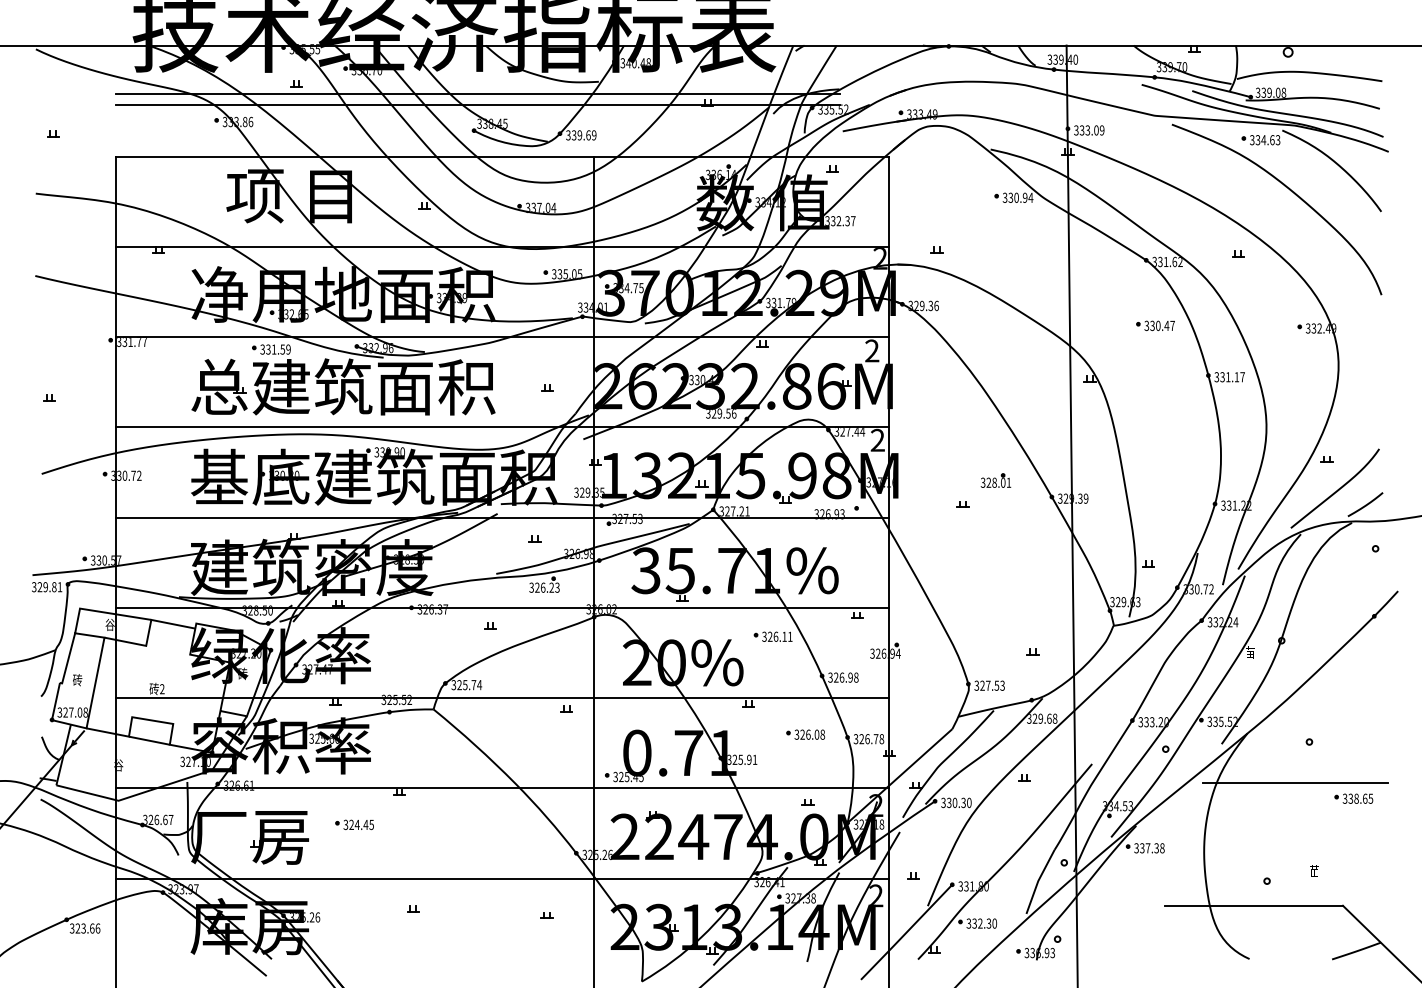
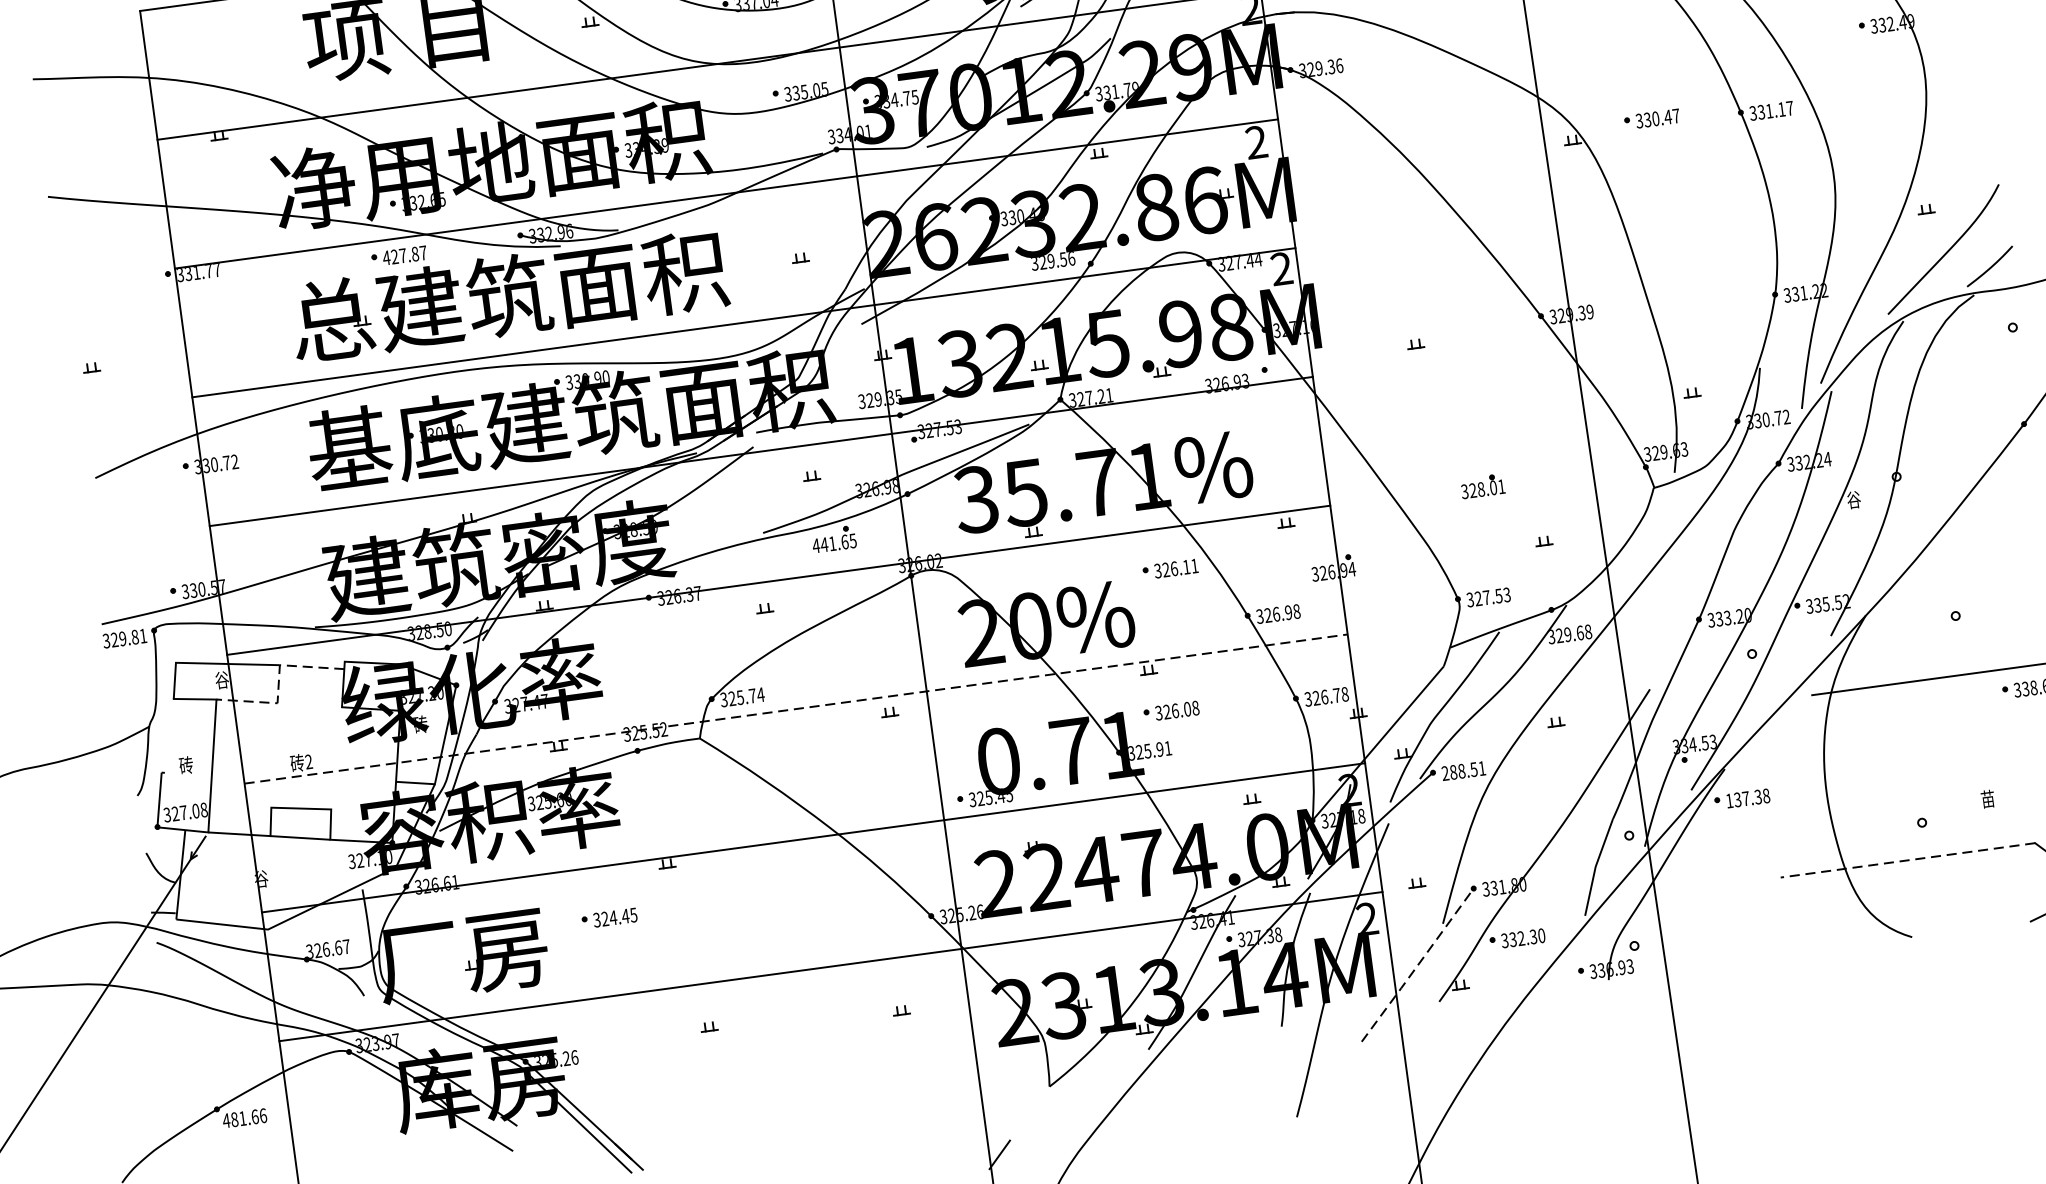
part: (1155, 325) -> (1651, 118), moved
text: (275, 349) -> (404, 255), 331.59 -> 427.87
part: (995, 480) -> (1482, 486), moved
text: (544, 587) -> (834, 543), 326.23 -> 441.65
line: (148, 632) -> (278, 683), solid -> dashed
text: (1249, 652) -> (1852, 499), 苗 -> 谷
line: (68, 658) -> (169, 736), removed
line: (502, 698) -> (796, 709), solid -> dashed
part: (805, 734) -> (1171, 711), moved
text: (956, 802) -> (1463, 770), 330.30 -> 288.51
text: (1136, 848) -> (1729, 801), 337.38 -> 137.38
line: (1253, 905) -> (1907, 860), solid -> dashed
text: (77, 928) -> (234, 1119), 323.66 -> 481.66
line: (906, 932) -> (1417, 965), solid -> dashed

